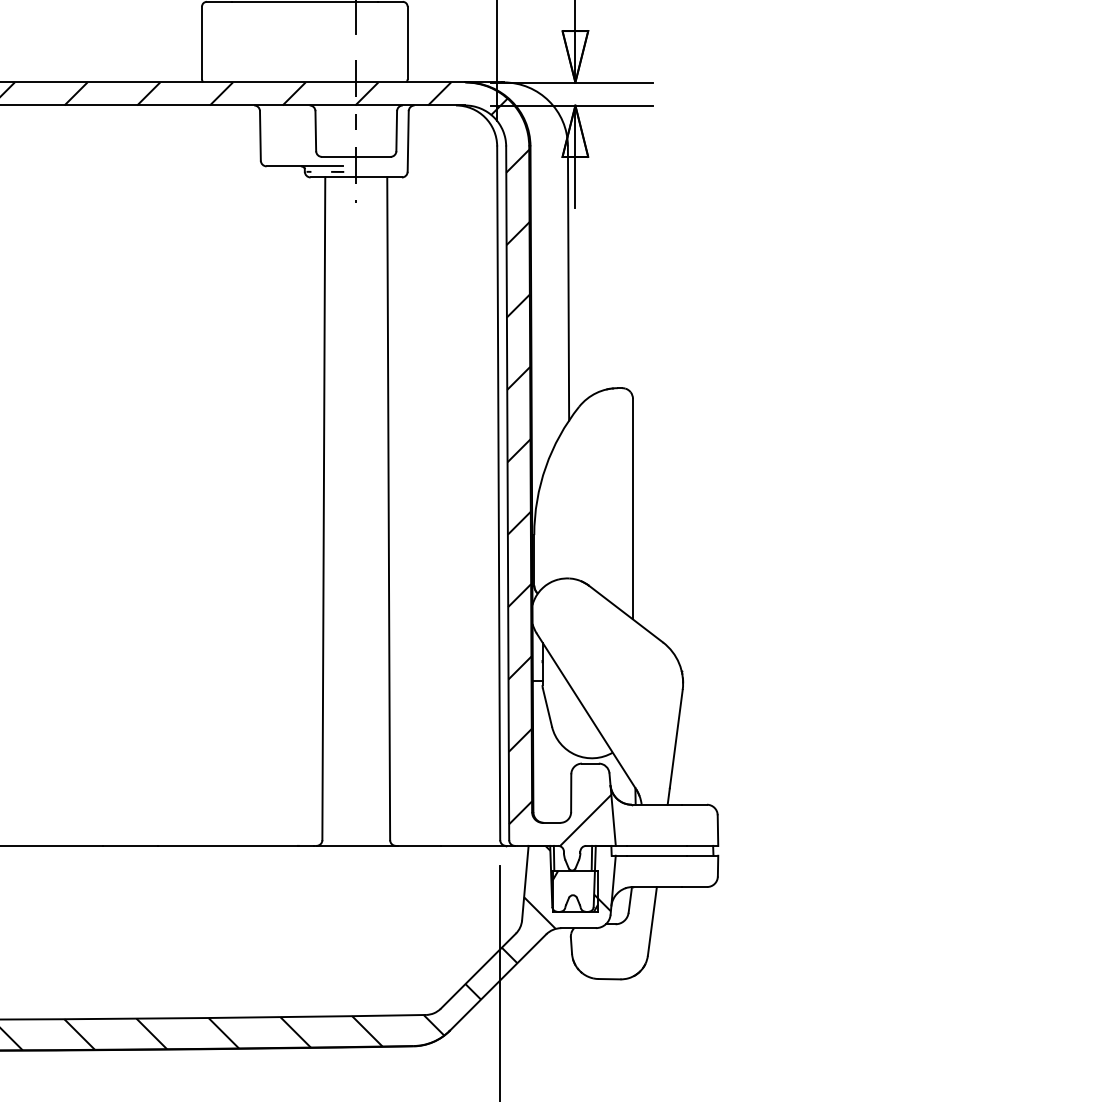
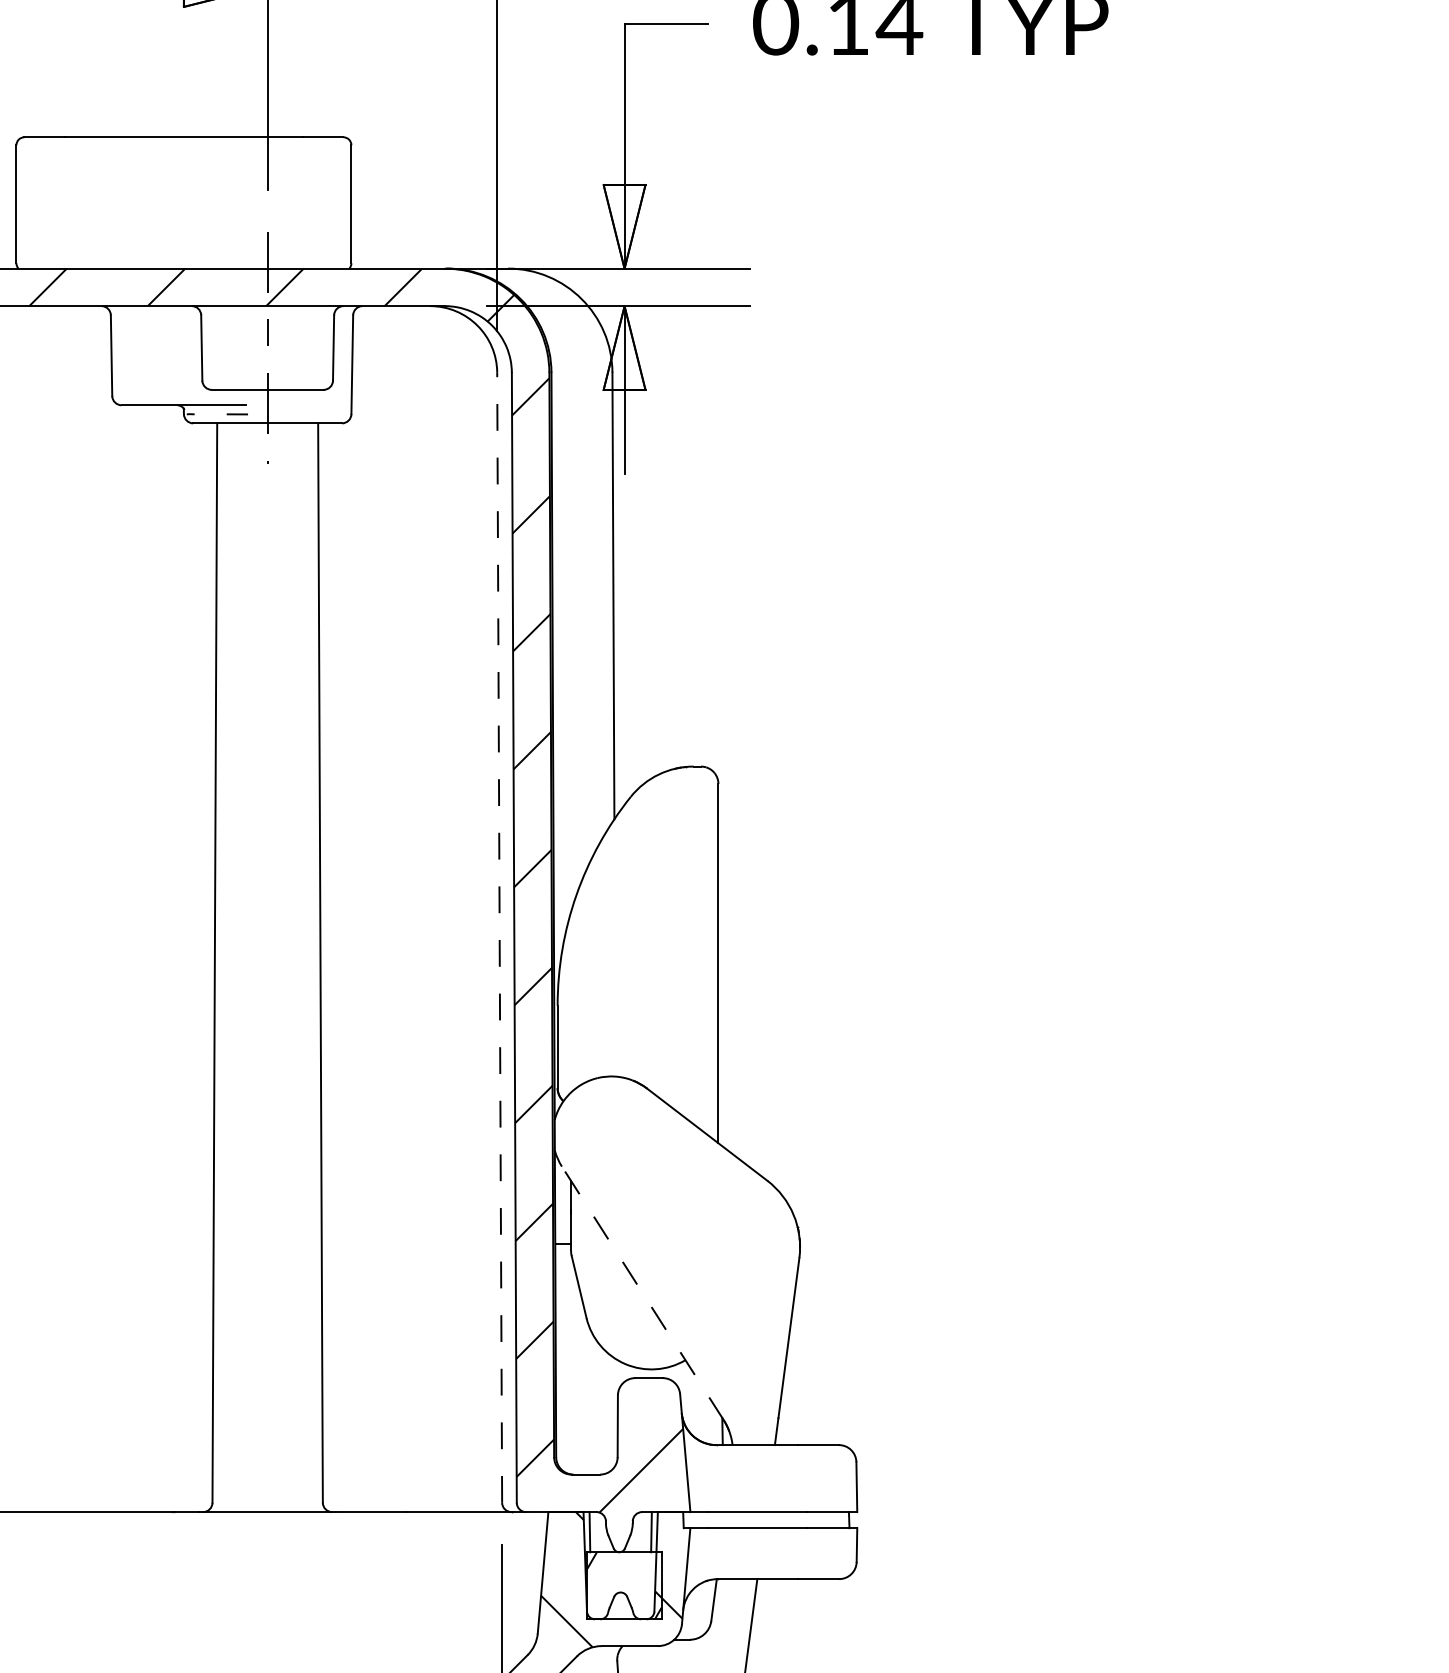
line: (498, 493) -> (499, 938), solid -> dashed
line: (586, 711) -> (642, 1293), solid -> dashed

